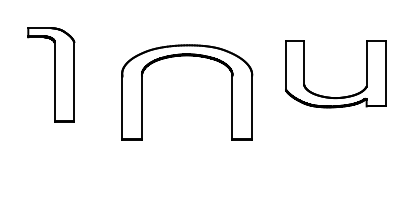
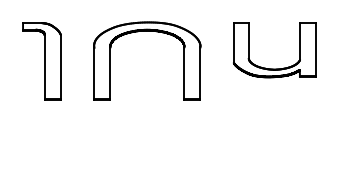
part: (187, 56) -> (147, 31), moved
part: (330, 96) -> (270, 68), moved

